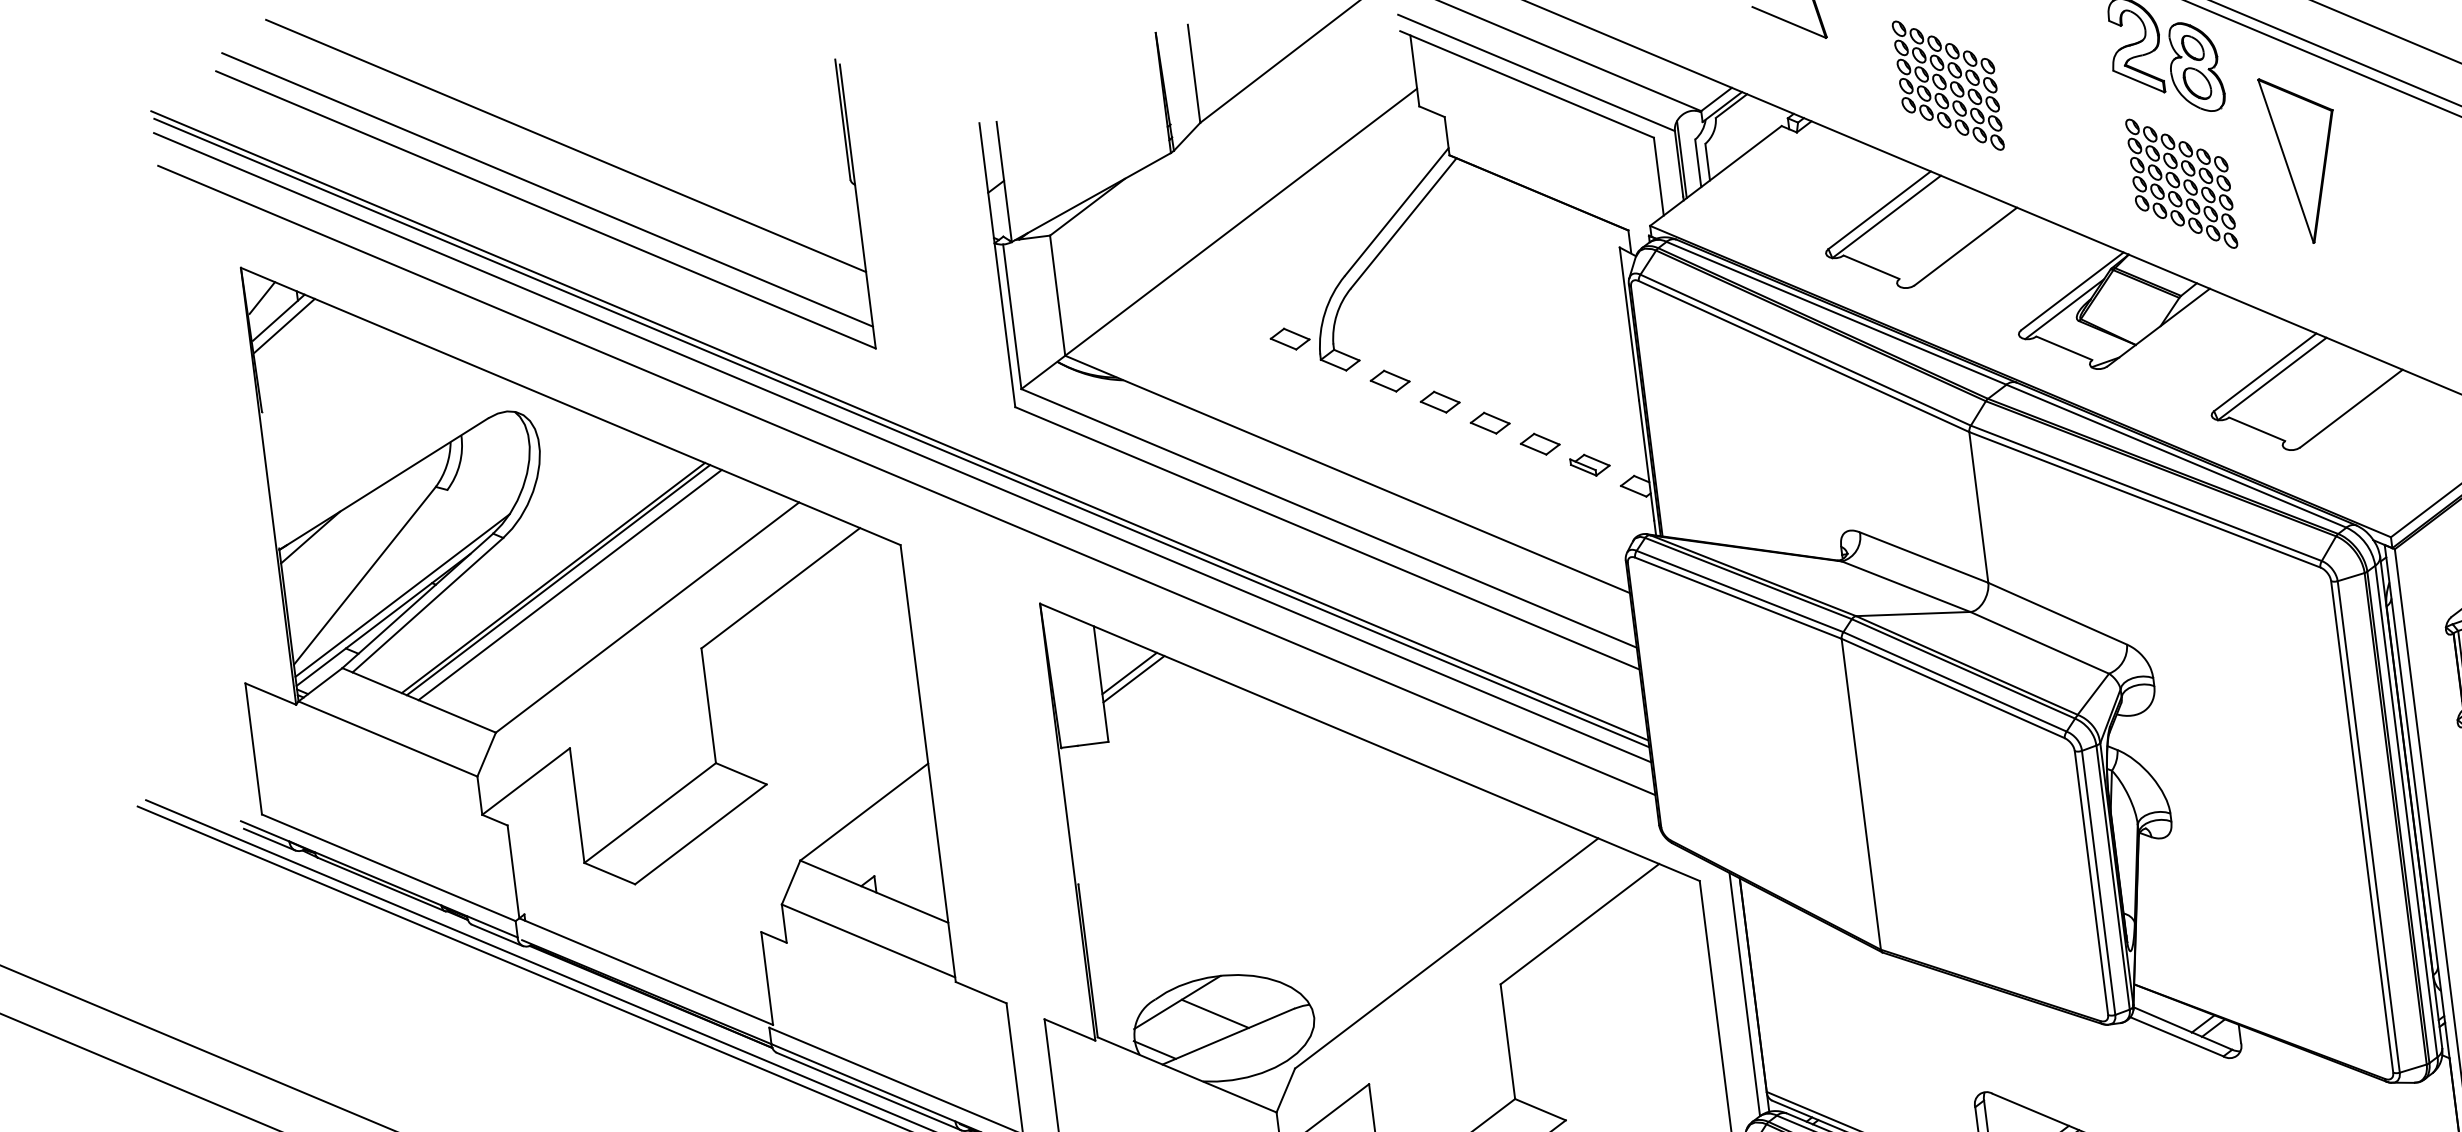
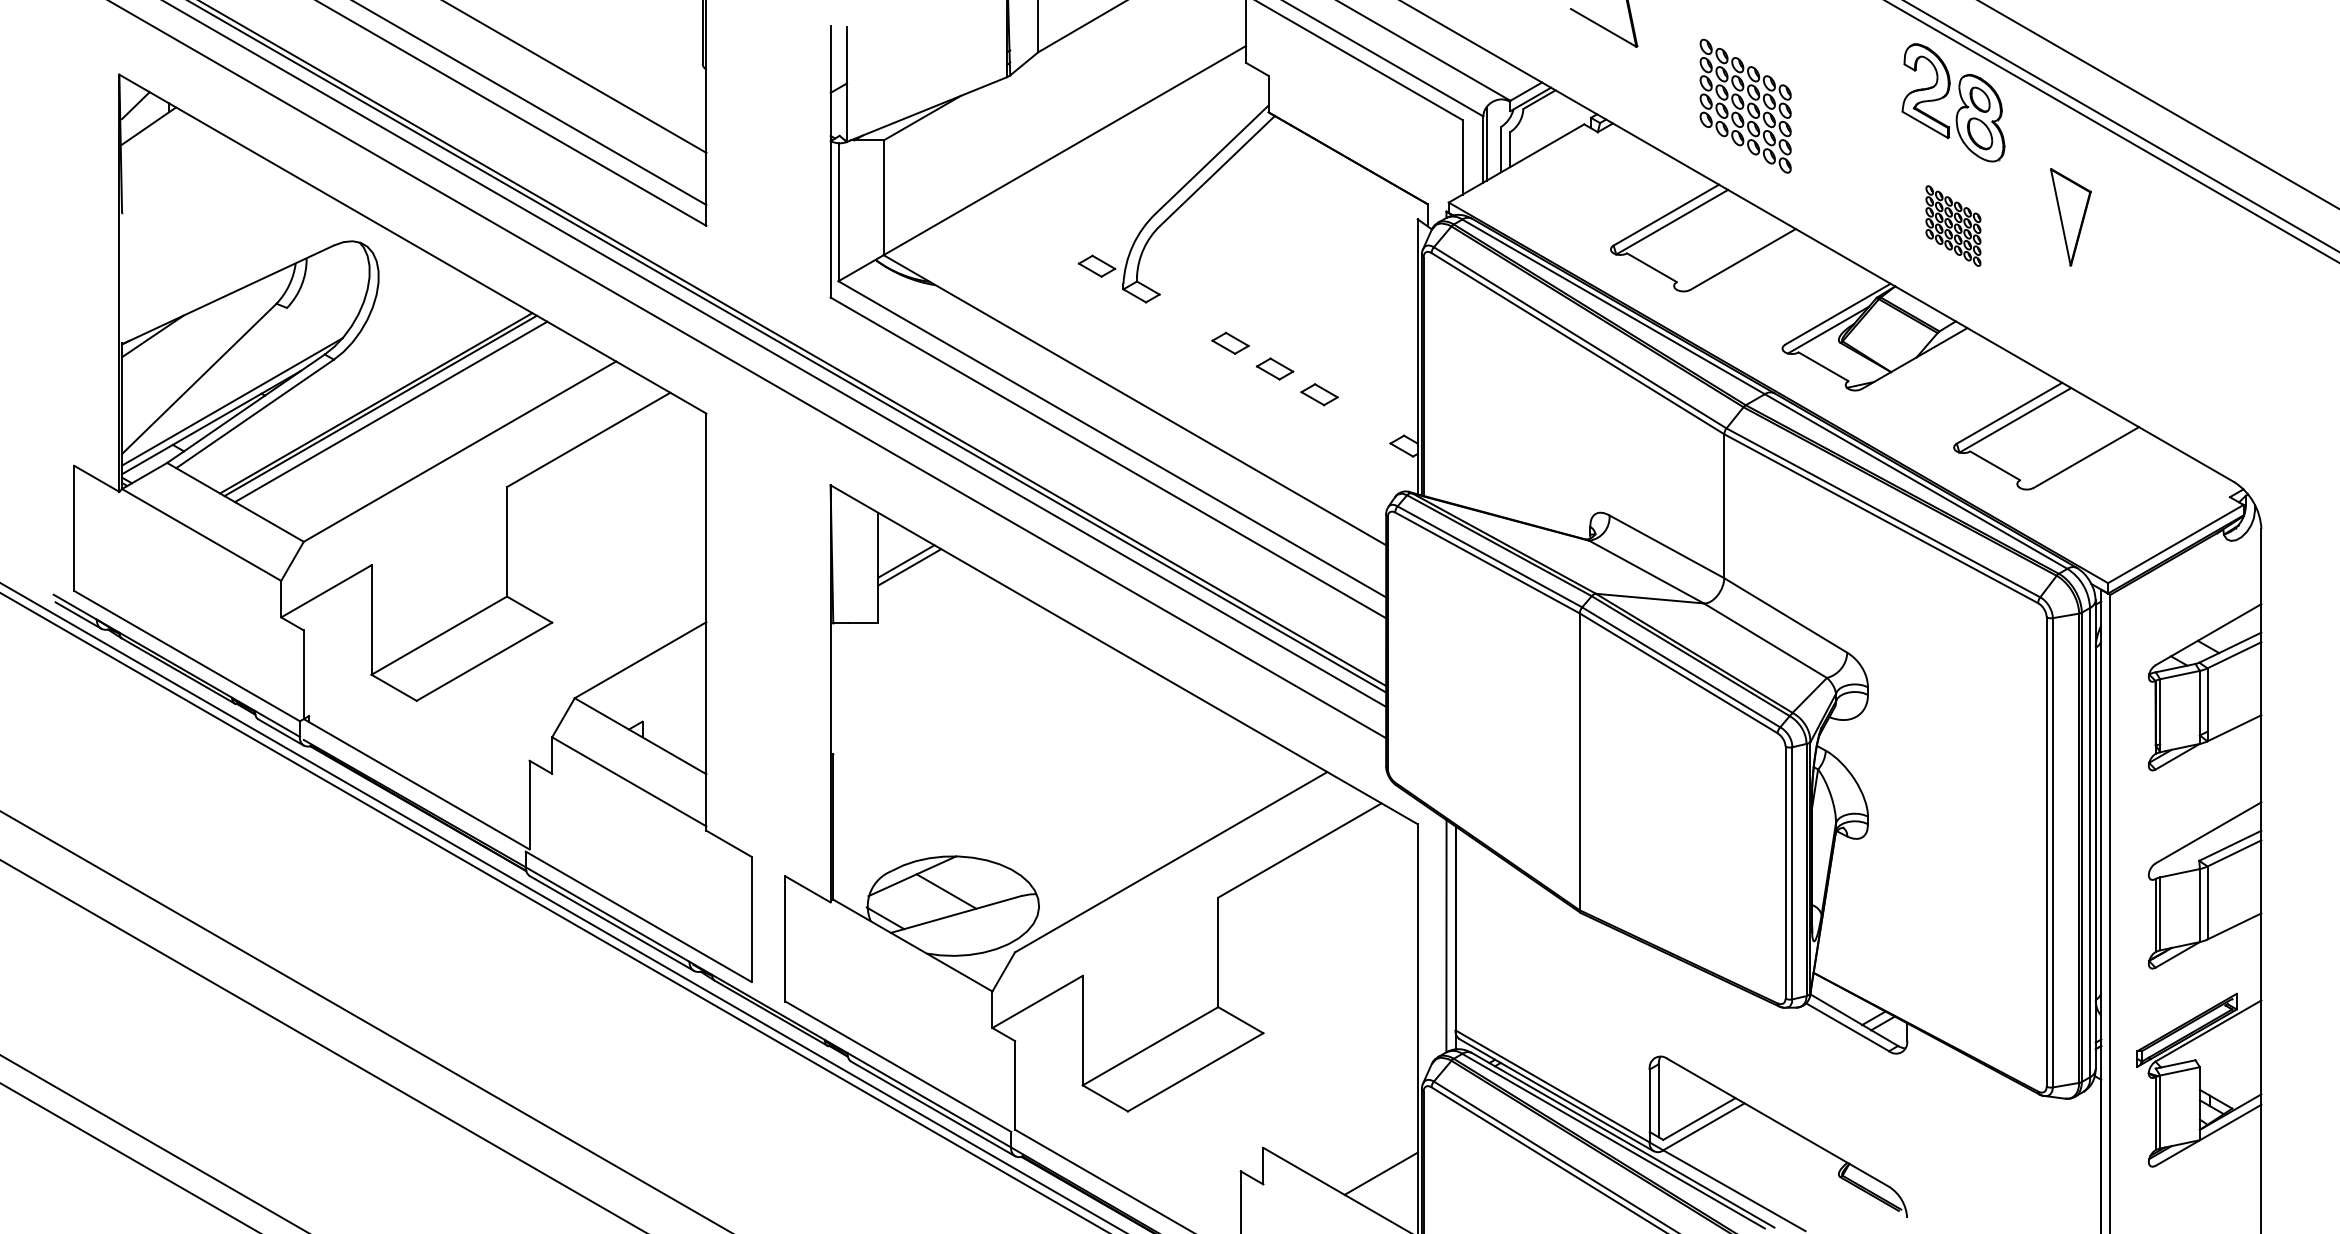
part: (2303, 159) -> (2070, 217), size x0.6
part: (2181, 183) -> (1953, 225), size x0.6
line: (284, 325) -> (153, 134), removed
part: (1390, 380) -> (1186, 317), removed
part: (1590, 464) -> (1364, 419), removed

